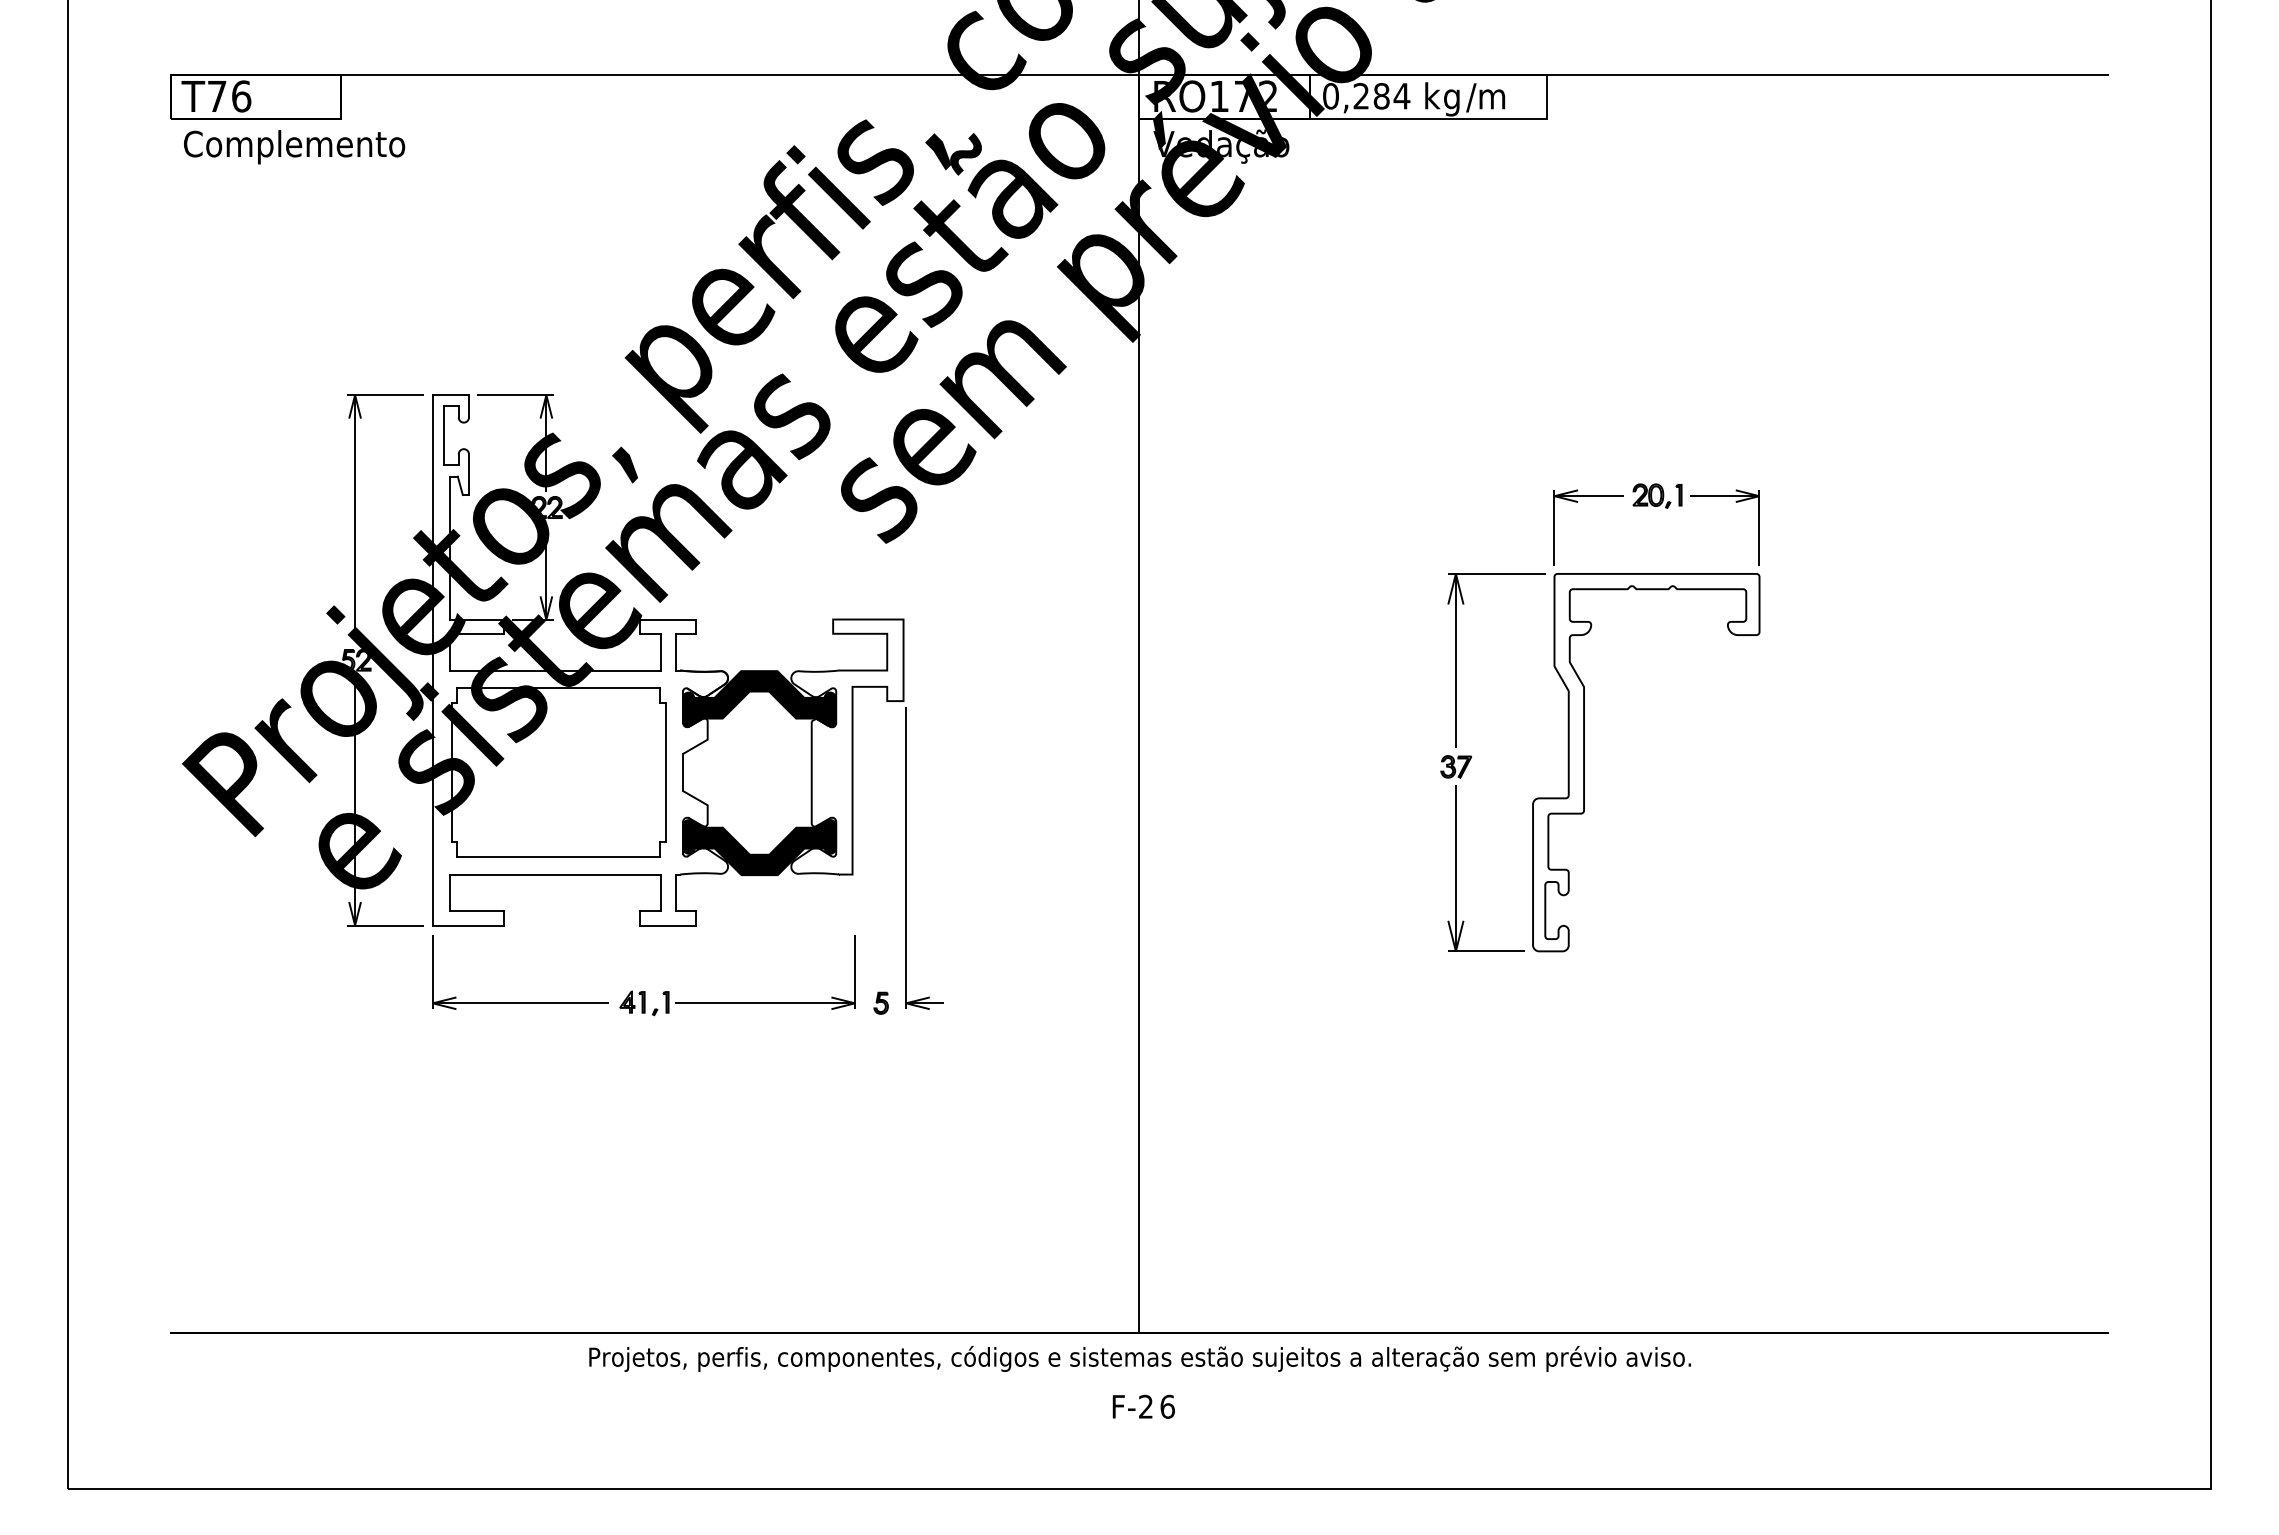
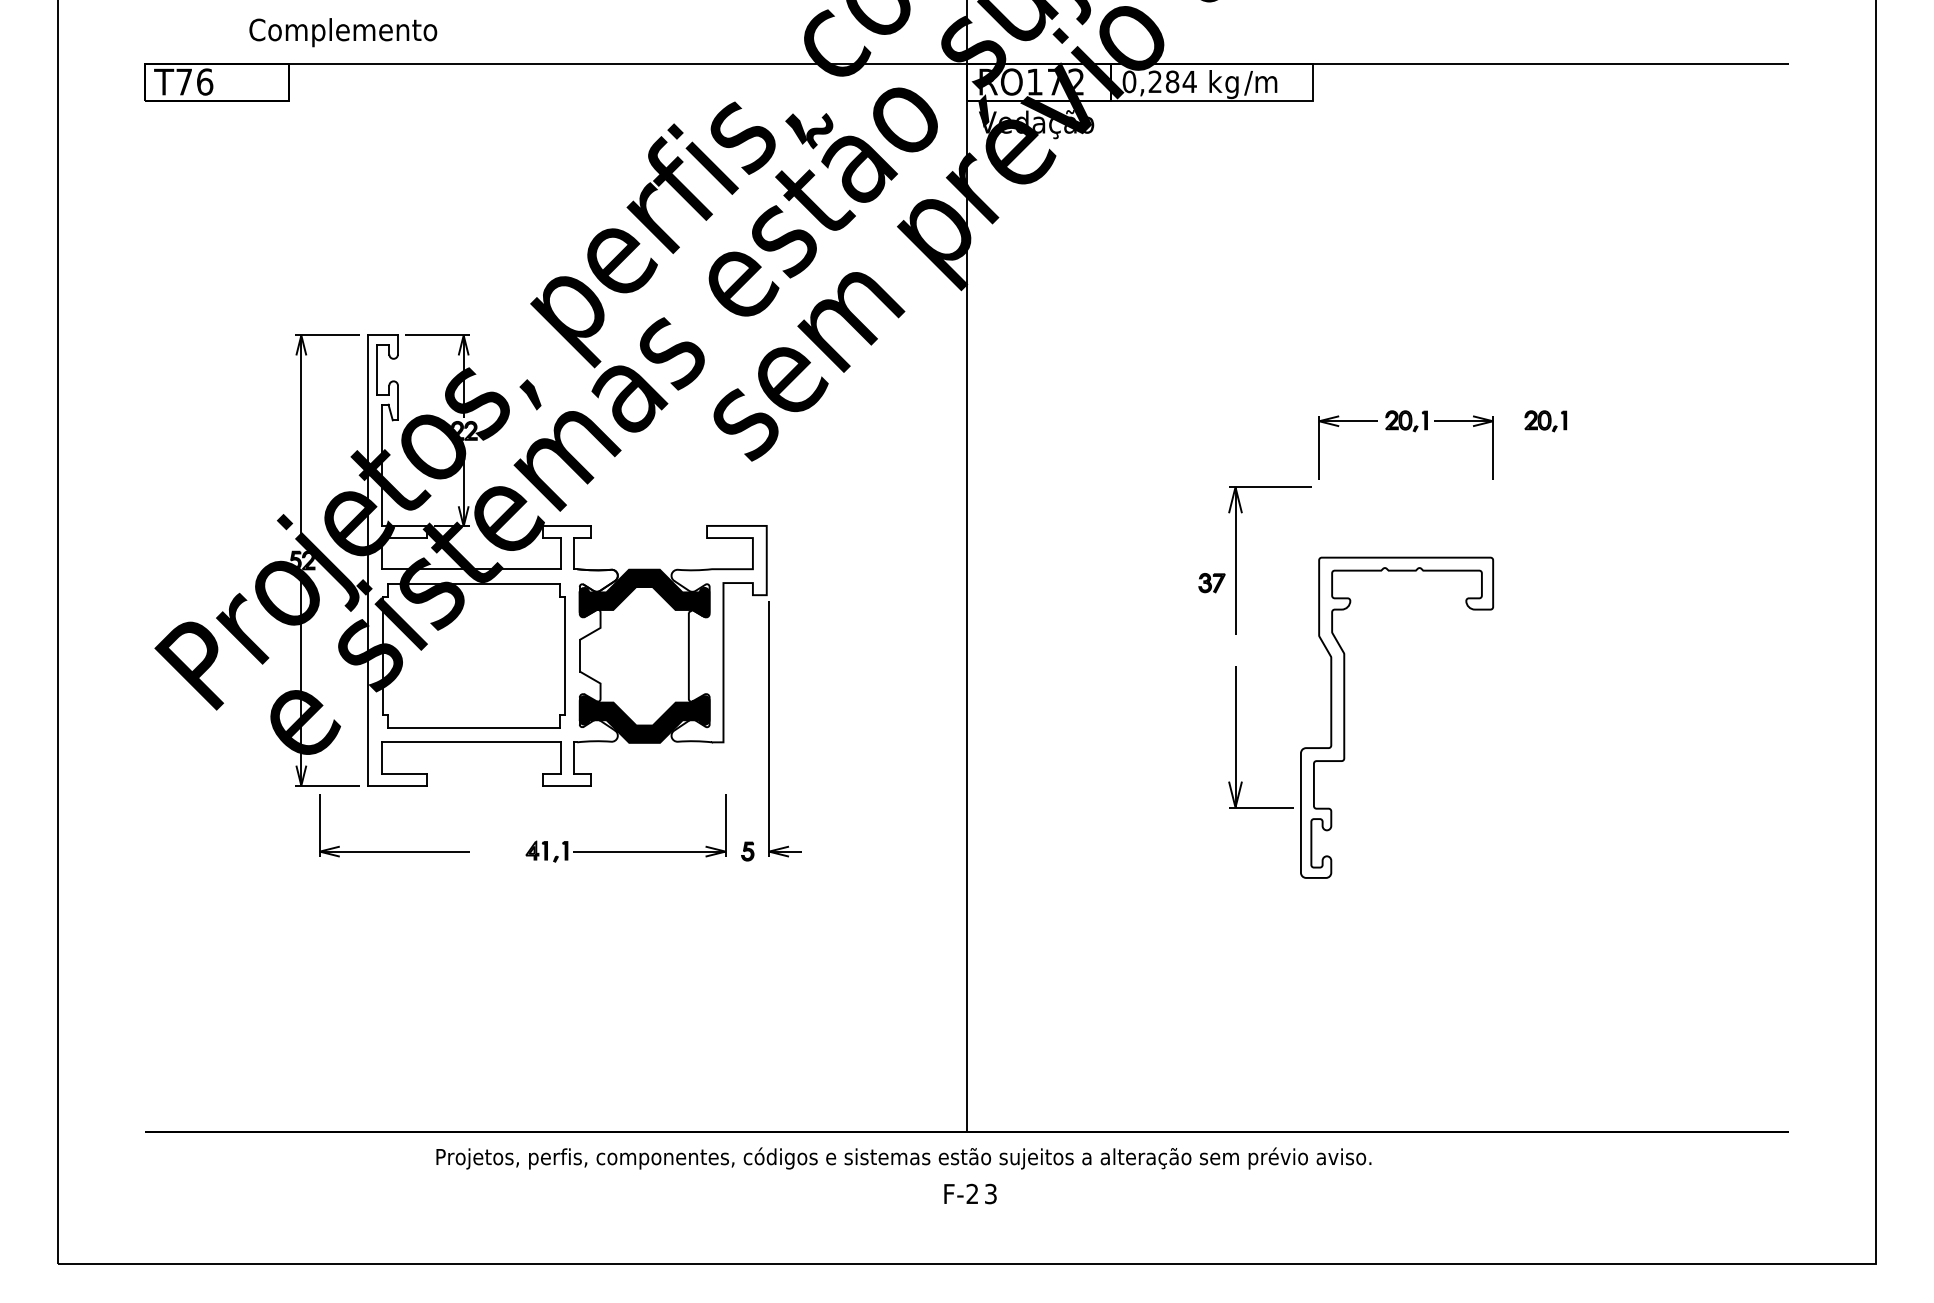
text: (294, 147) -> (343, 32), moved
part: (1821, 495) -> (1545, 420), added
part: (1584, 762) -> (1344, 717), moved
part: (1455, 766) -> (1211, 582), moved
part: (520, 1002) -> (394, 850), moved
text: (1139, 1358) -> (903, 1158), moved
text: (1167, 1406) -> (990, 1193), 6 -> 3

